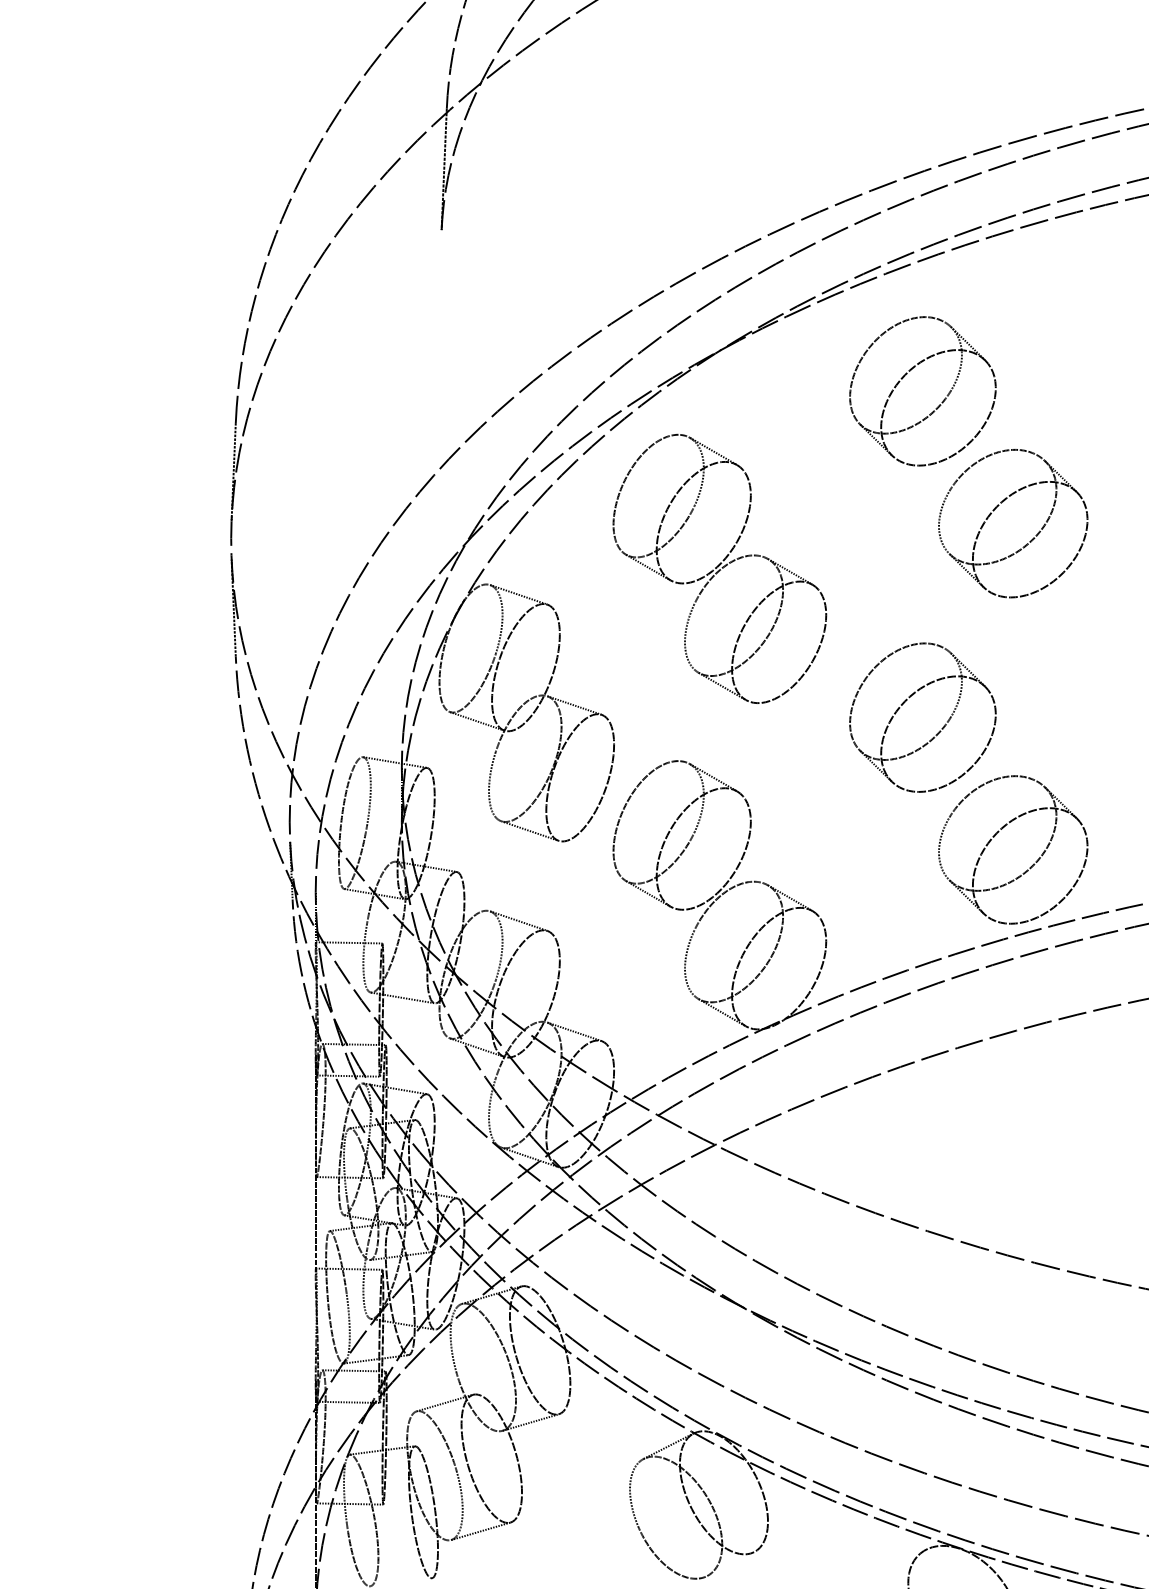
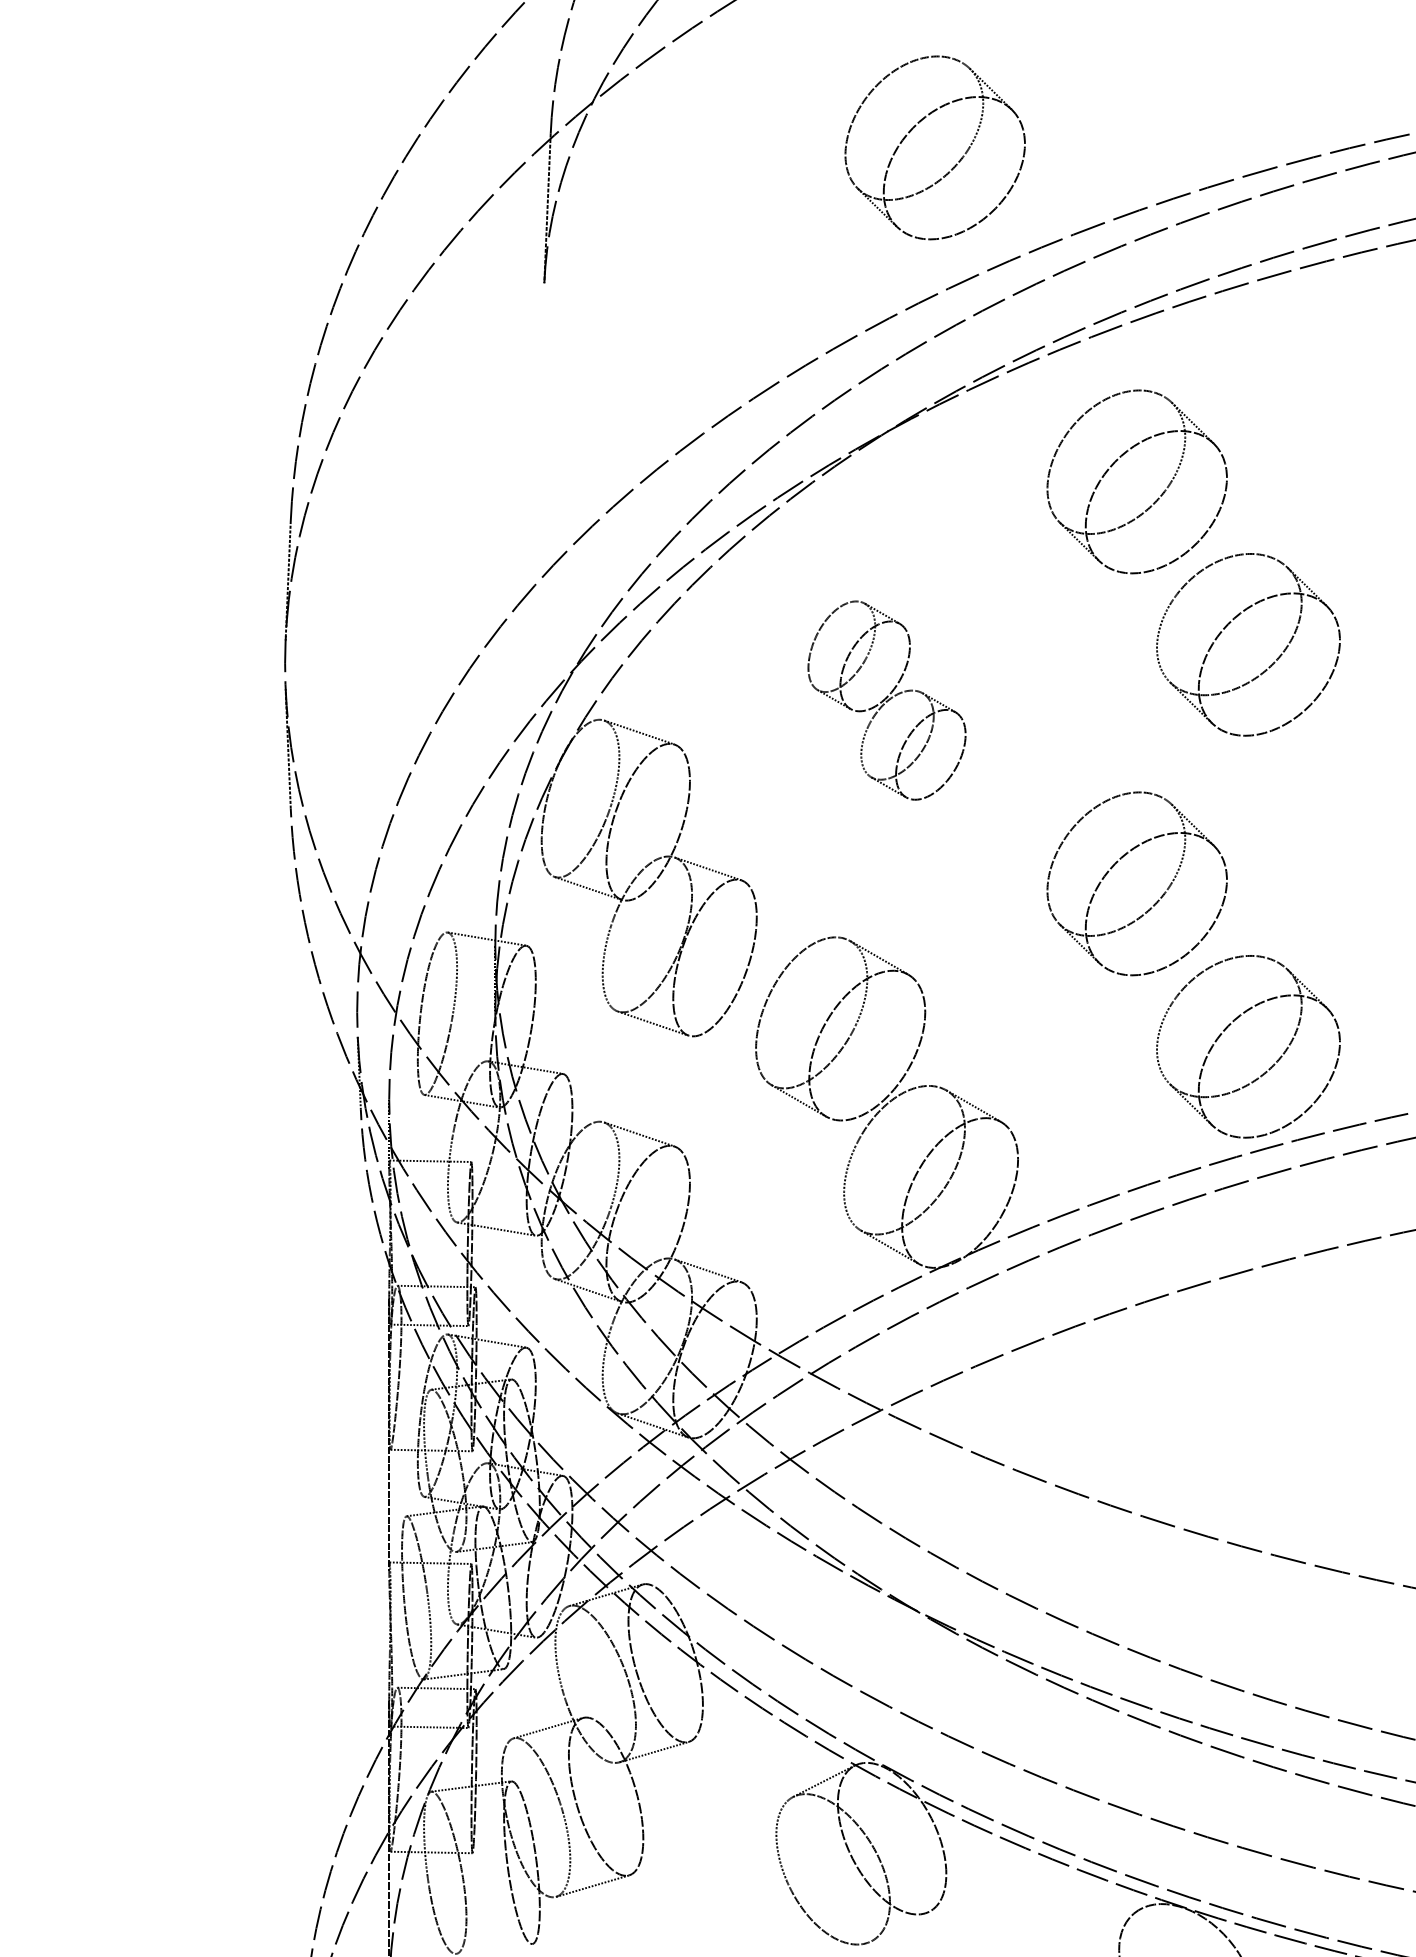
part: (773, 135) -> (953, 166), added
part: (719, 568) -> (886, 700), size x0.6

